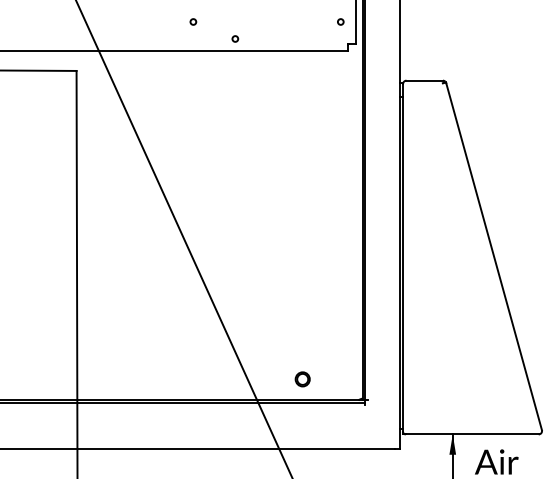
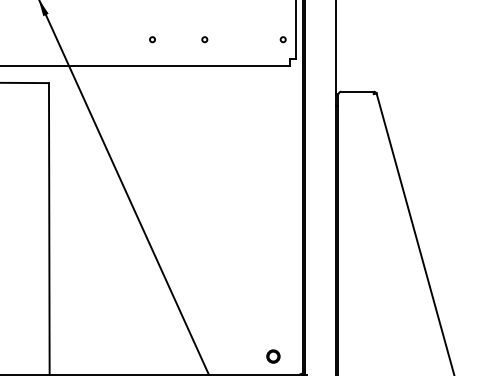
circle: (235, 38) -> (204, 39), moved
part: (302, 379) -> (273, 356), moved

